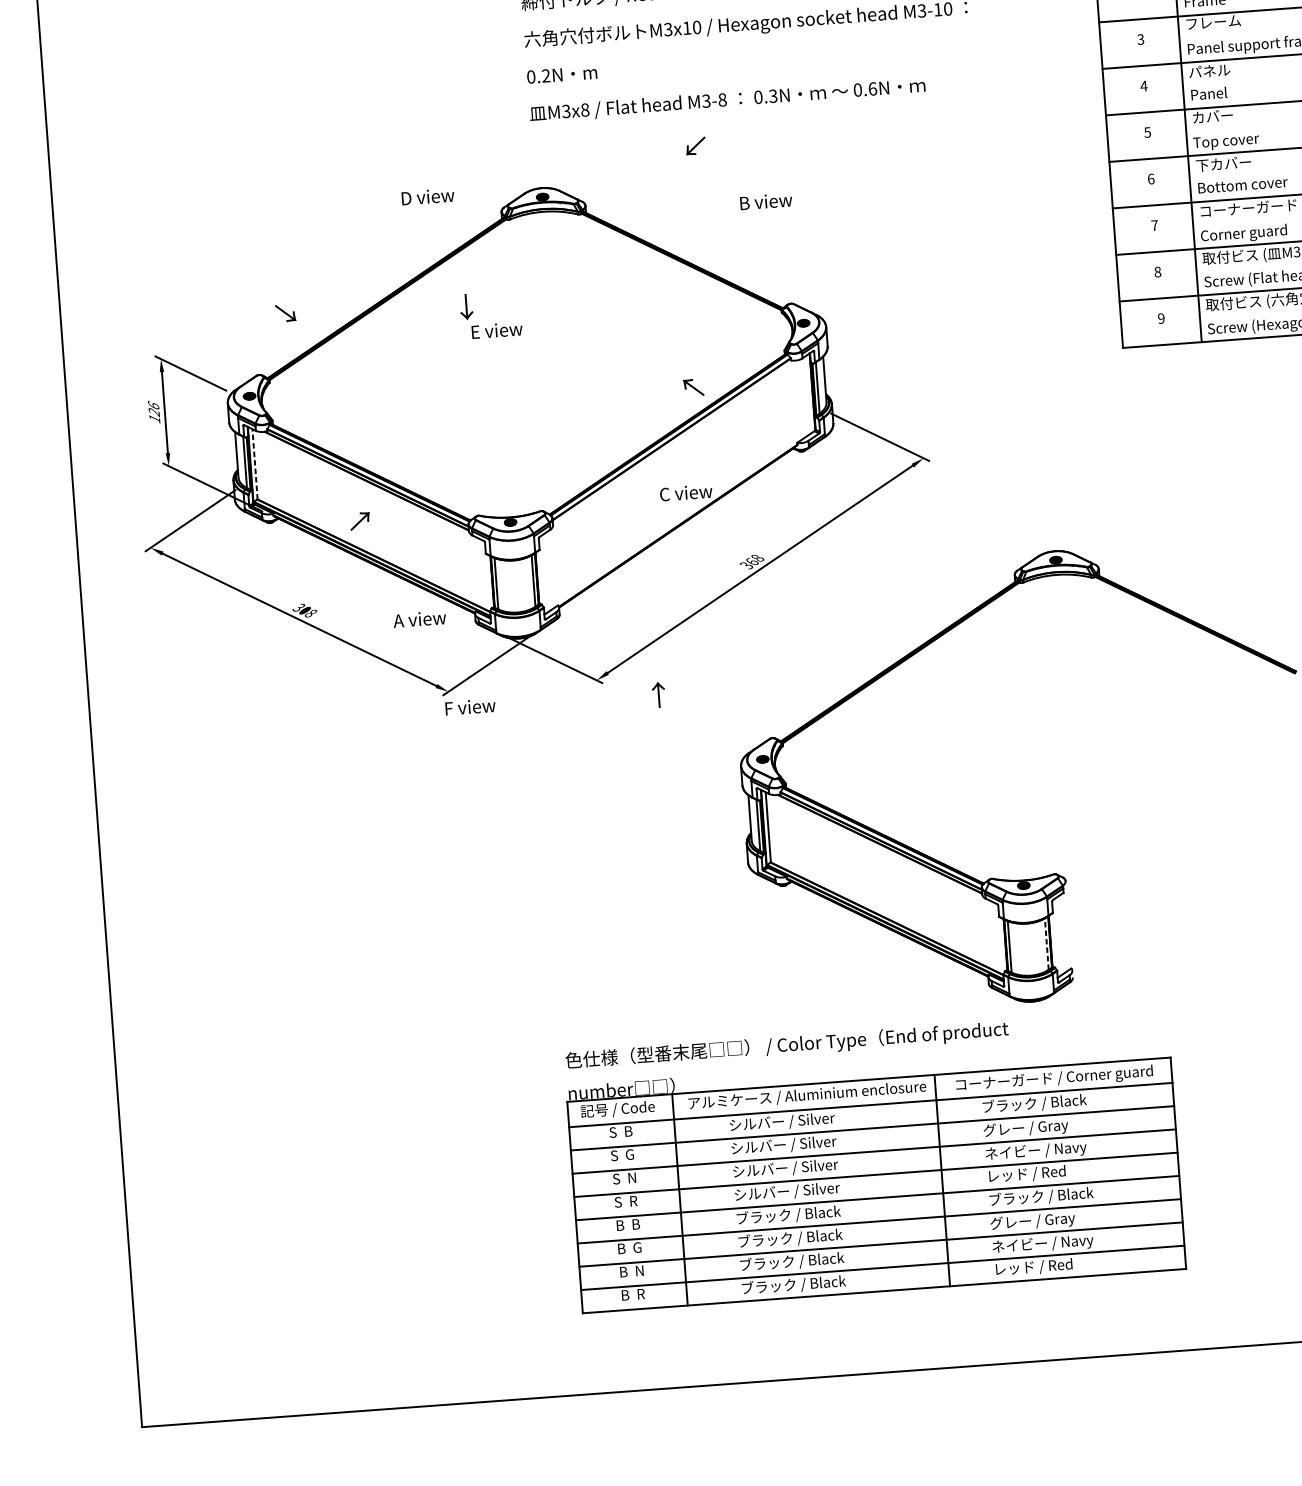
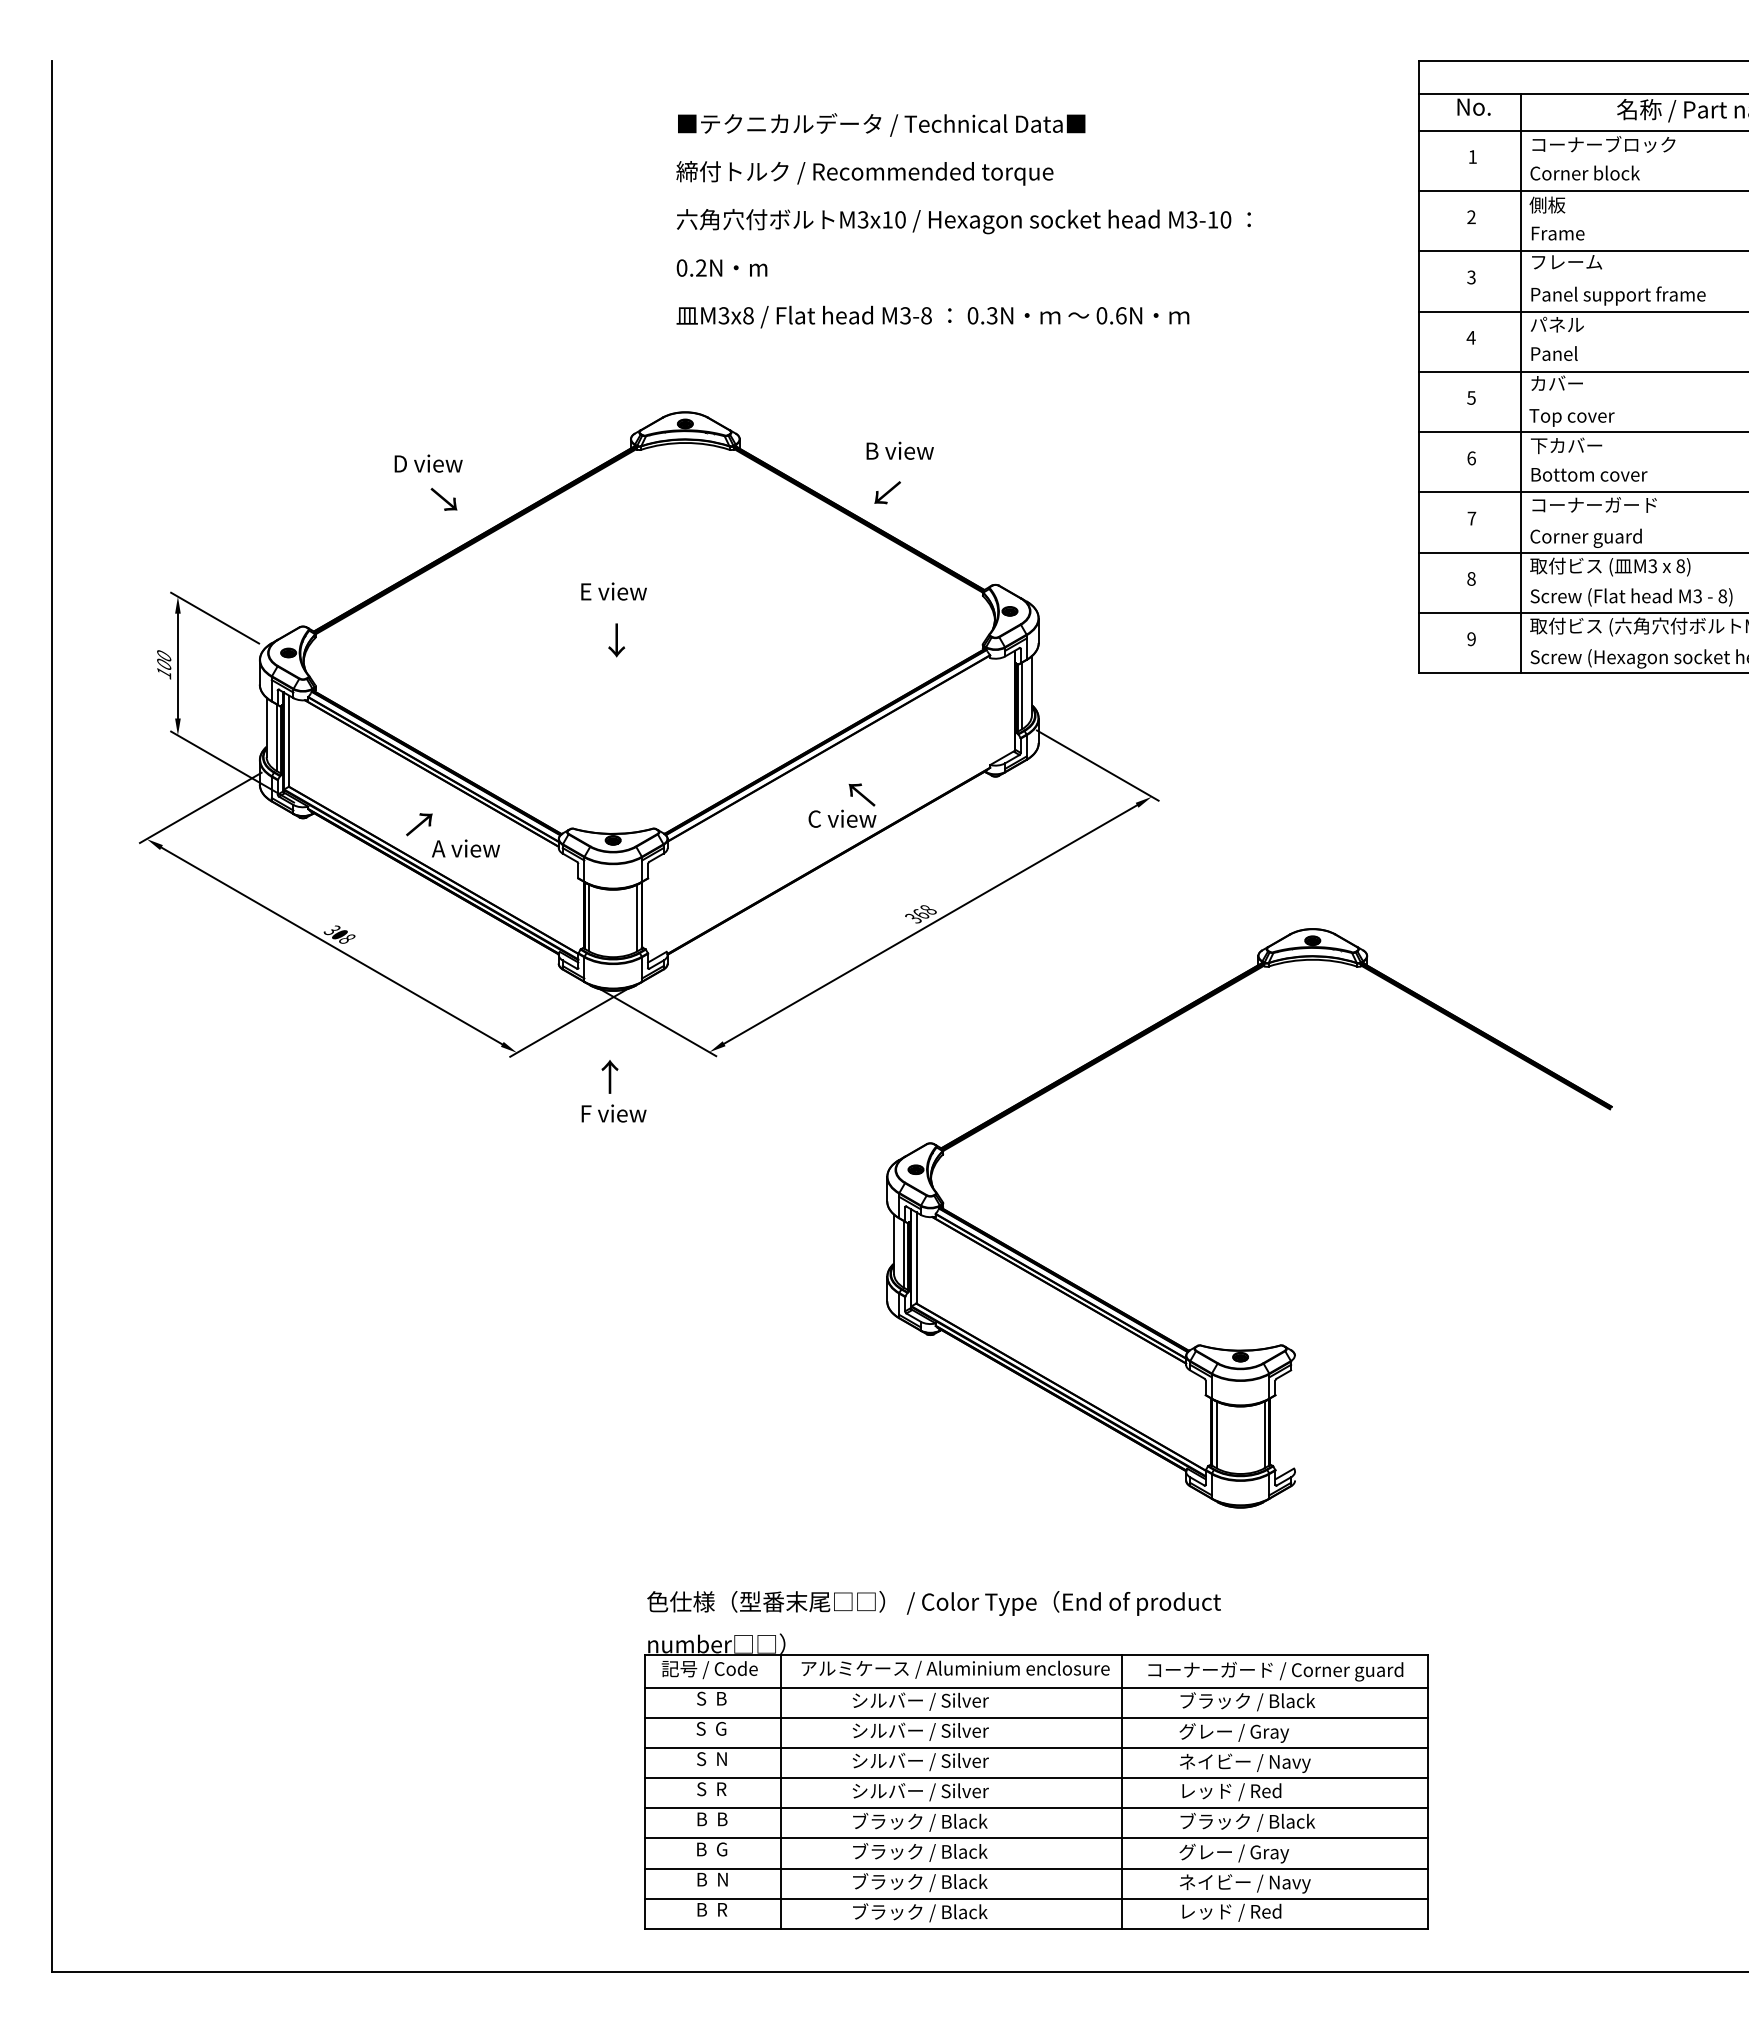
text: (695, 145) -> (887, 492), moved
text: (427, 196) -> (428, 463), moved
text: (765, 201) -> (899, 450), moved
text: (466, 307) -> (616, 640), moved
text: (285, 313) -> (443, 499), moved
text: (693, 387) -> (861, 794), moved
text: (154, 409) -> (164, 660), 126 -> 100
line: (255, 464) -> (289, 741), dashed -> solid
text: (419, 619) -> (465, 848), moved
text: (658, 694) -> (609, 1076), moved
text: (470, 706) -> (613, 1113), moved
line: (1046, 943) -> (1264, 1434), dashed -> solid
part: (874, 1161) -> (1036, 1760), moved

